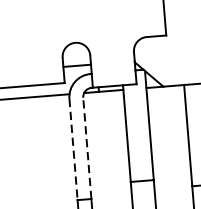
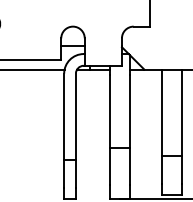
line: (86, 148) -> (75, 116), dashed -> solid
line: (73, 150) -> (64, 117), dashed -> solid

